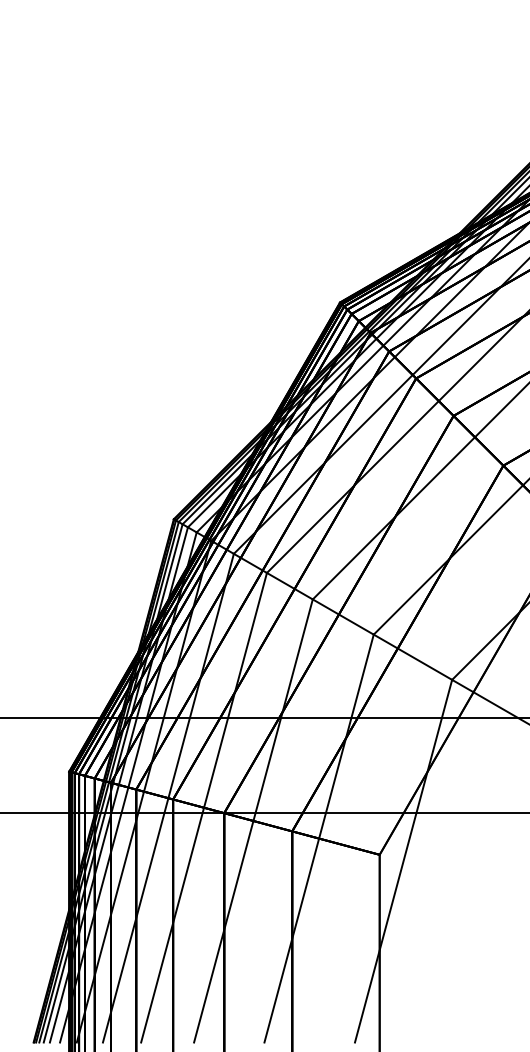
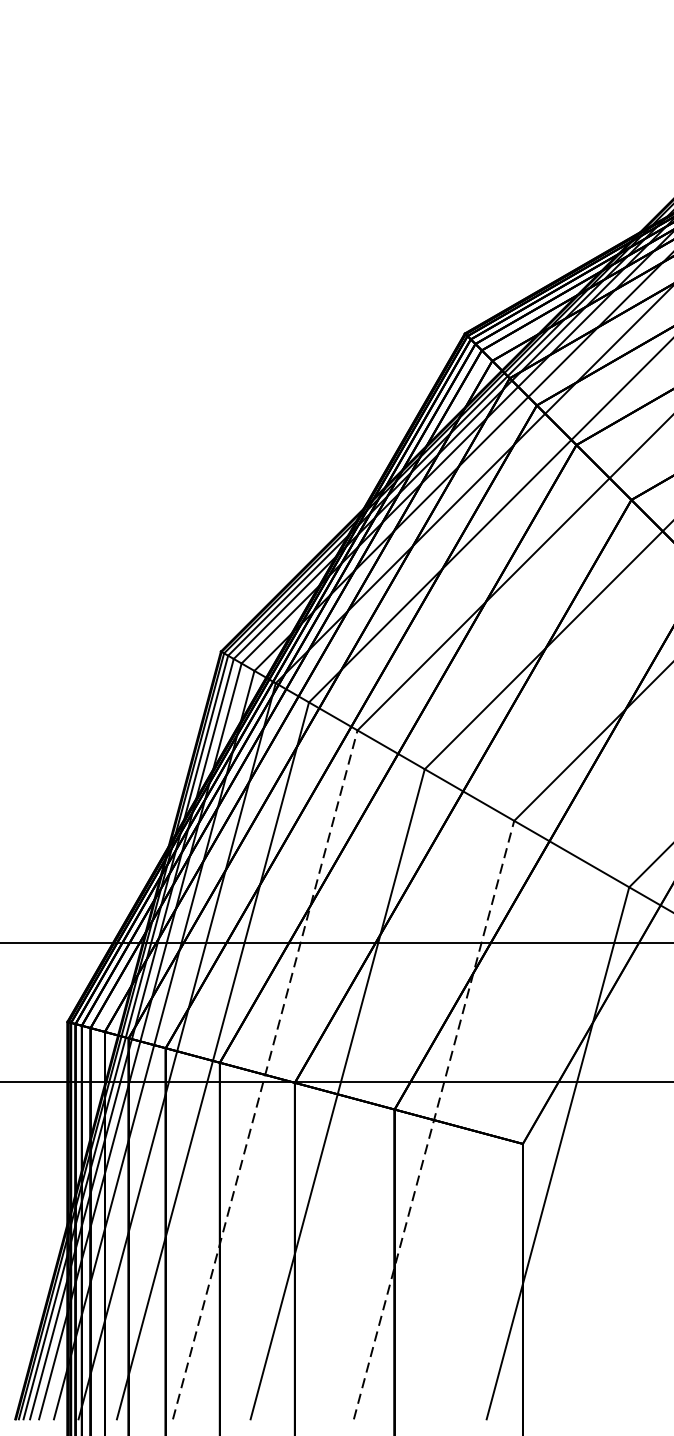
line: (204, 807) -> (265, 1074), solid -> dashed
line: (319, 838) -> (434, 1119), solid -> dashed

